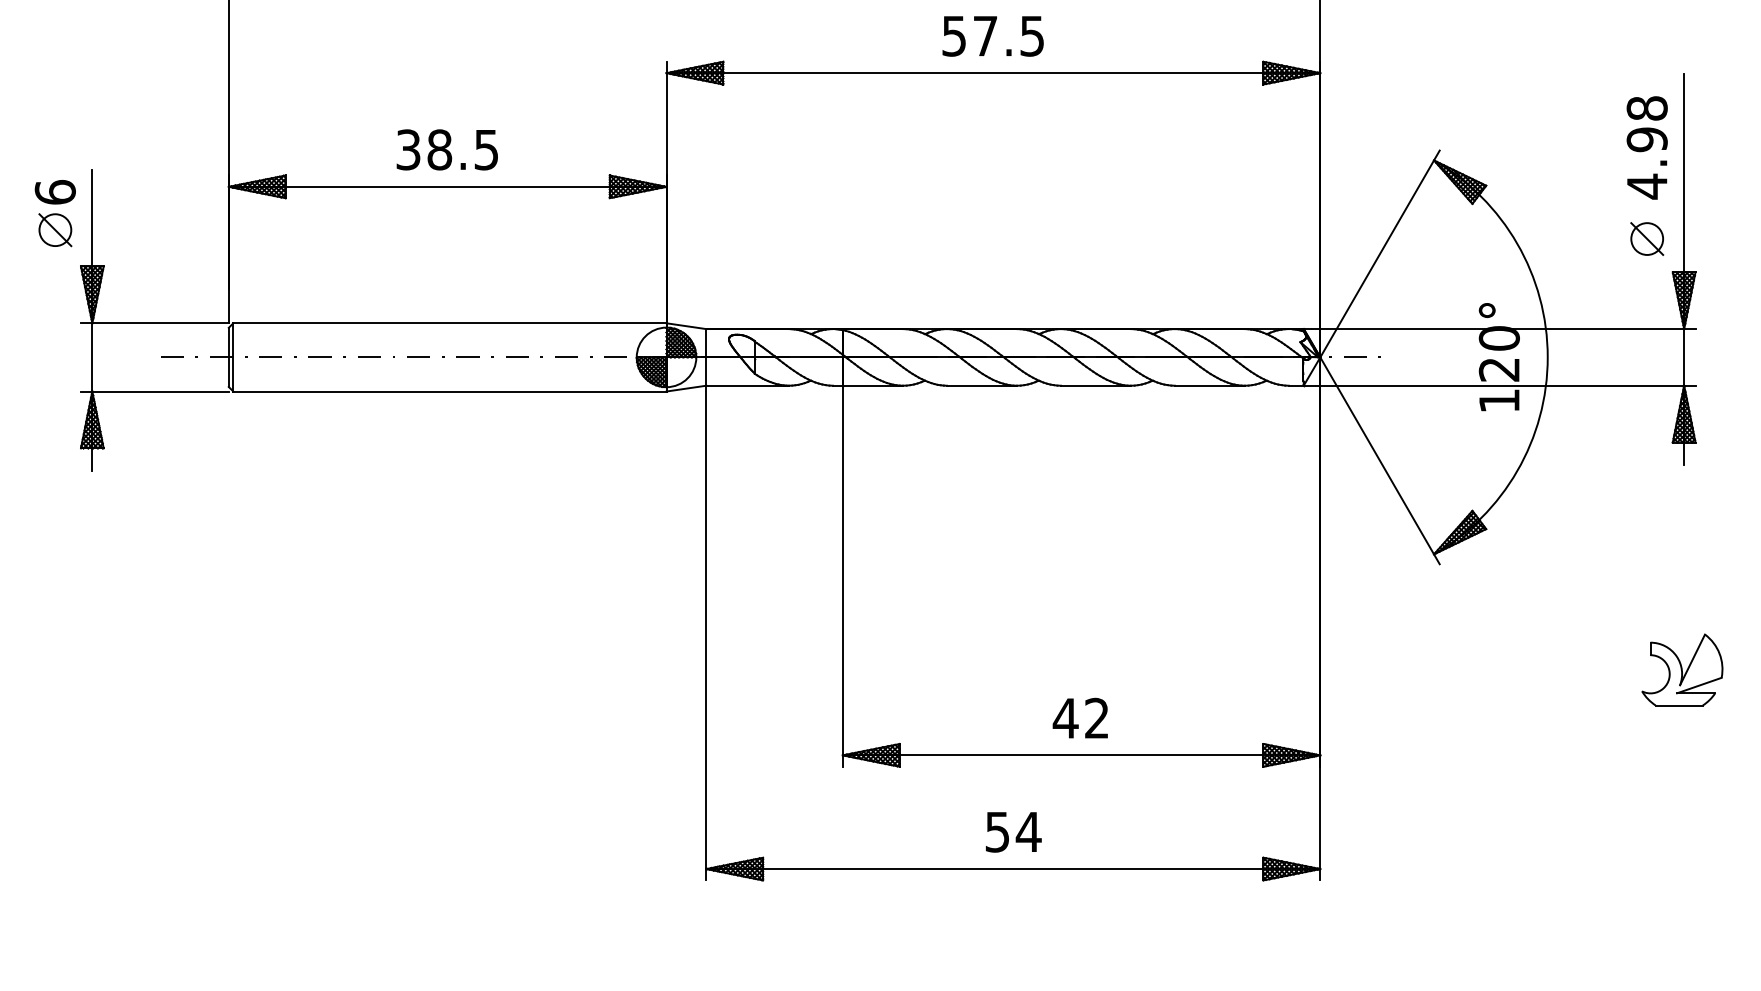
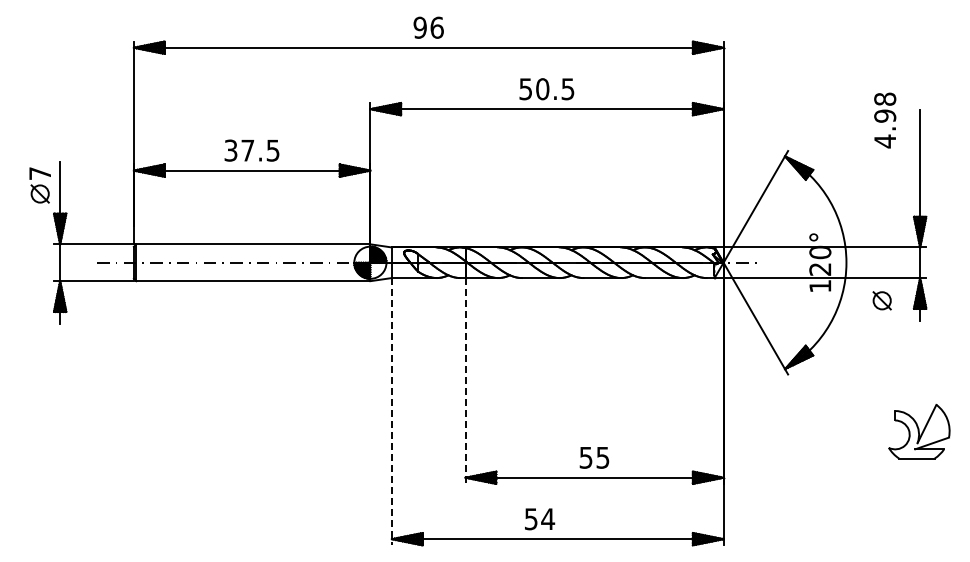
text: (985, 36) -> (542, 89), 57.5 -> 50.5
text: (1647, 147) -> (885, 120), moved
text: (439, 149) -> (247, 150), 38.5 -> 37.5
text: (55, 192) -> (40, 173), 6 -> 7
part: (1645, 238) -> (881, 300), moved
line: (842, 575) -> (465, 380), solid -> dashed
line: (705, 632) -> (391, 411), solid -> dashed
part: (1681, 669) -> (918, 431), size x1.4
text: (1081, 717) -> (594, 457), 42 -> 55
text: (1014, 832) -> (540, 519), moved

